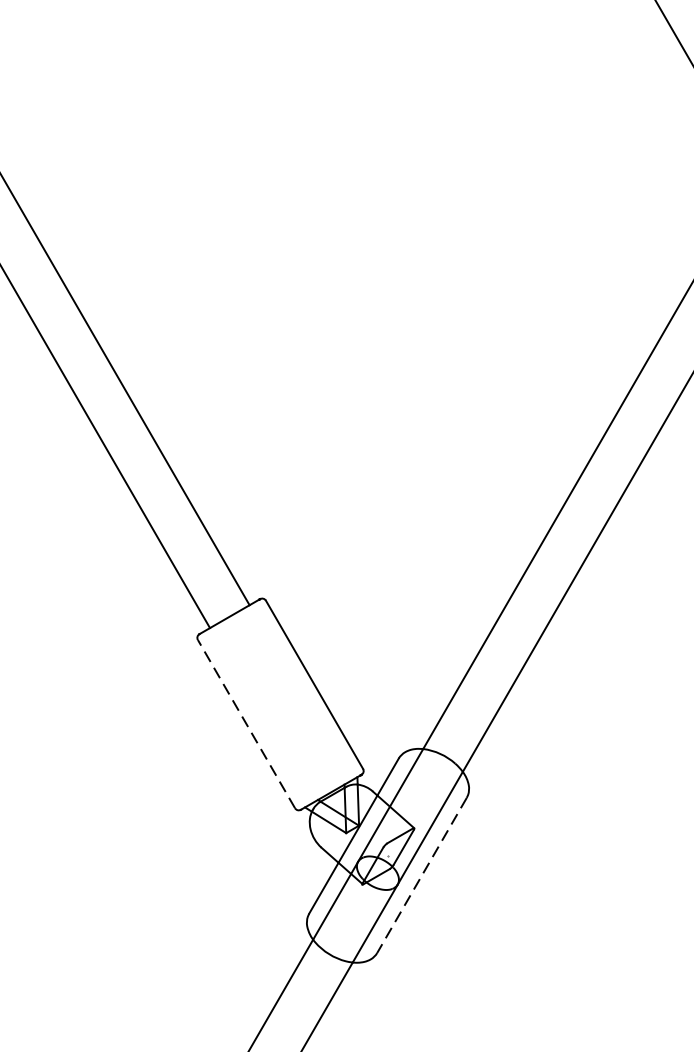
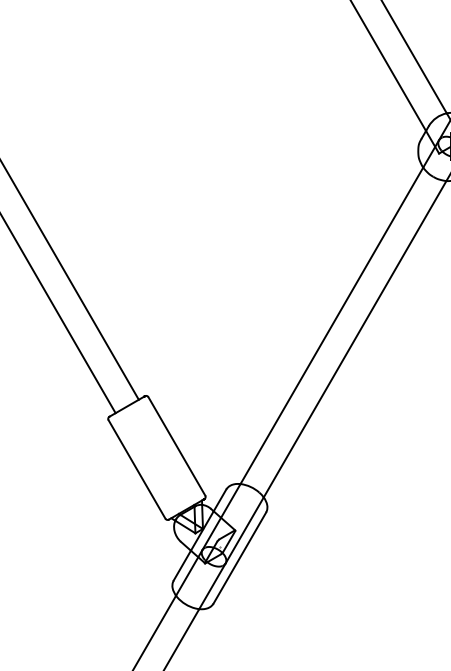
line: (247, 724) -> (137, 469), dashed -> solid
line: (421, 876) -> (239, 558), dashed -> solid

